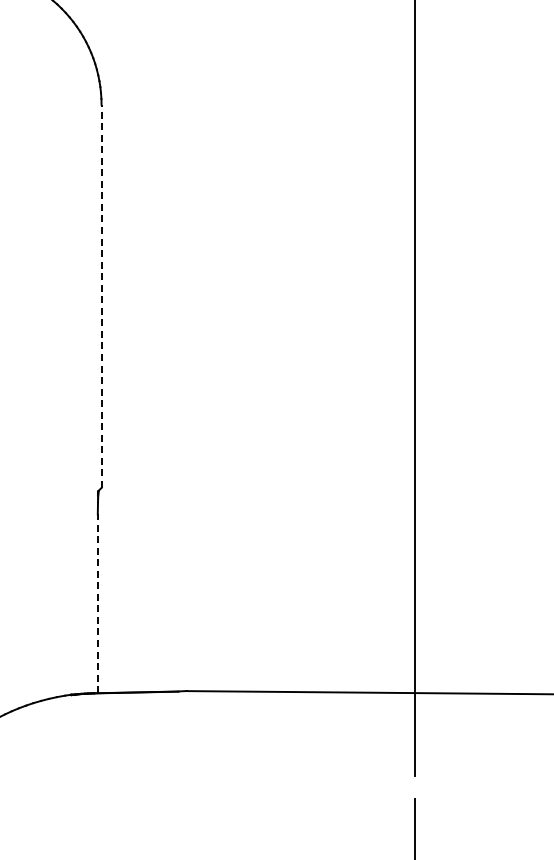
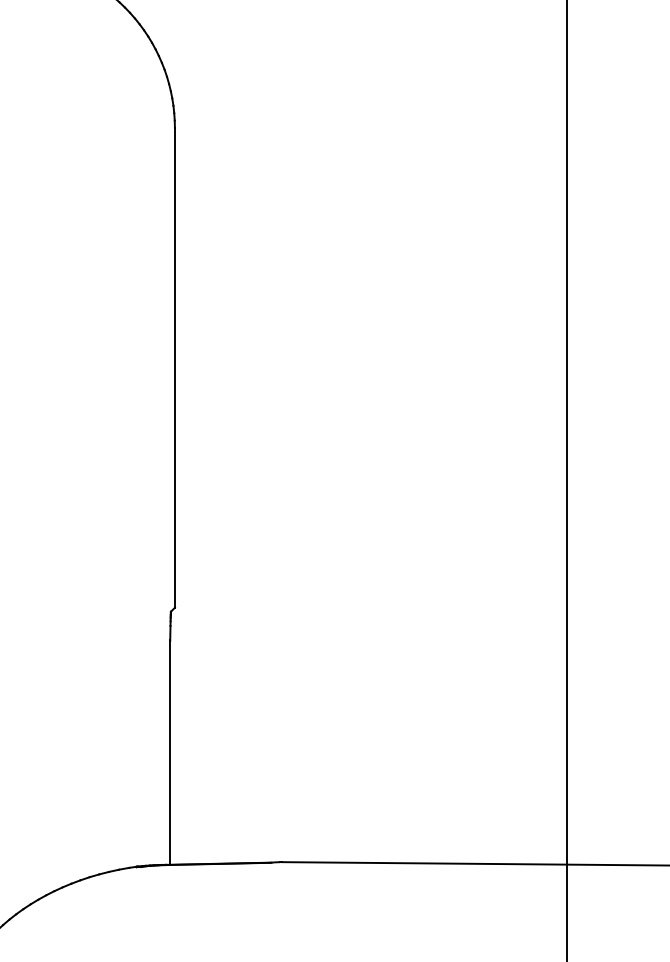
line: (101, 296) -> (174, 368), dashed -> solid
line: (97, 603) -> (169, 752), dashed -> solid

